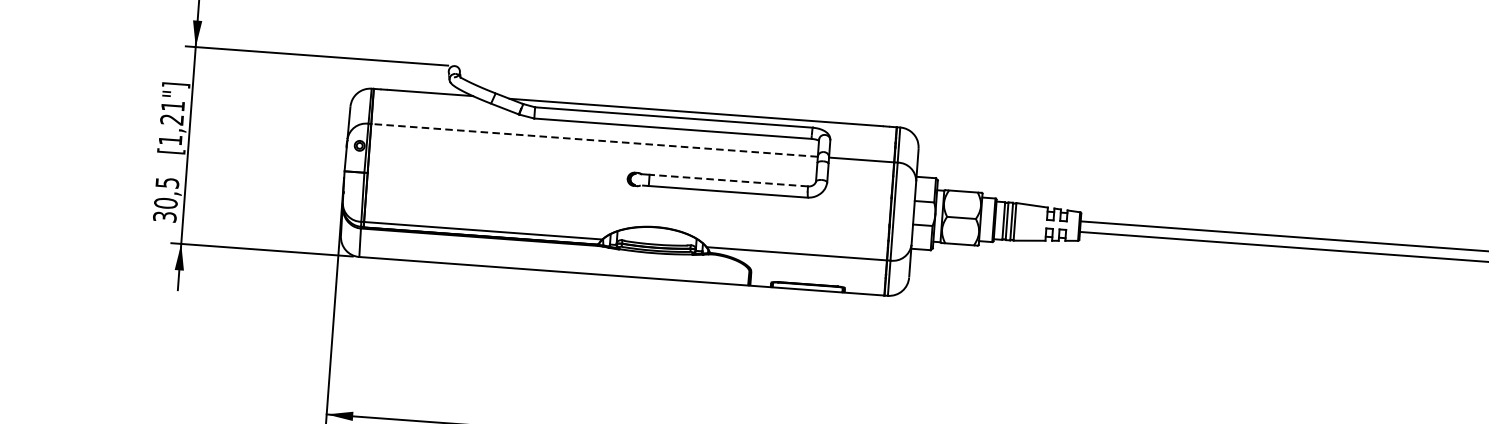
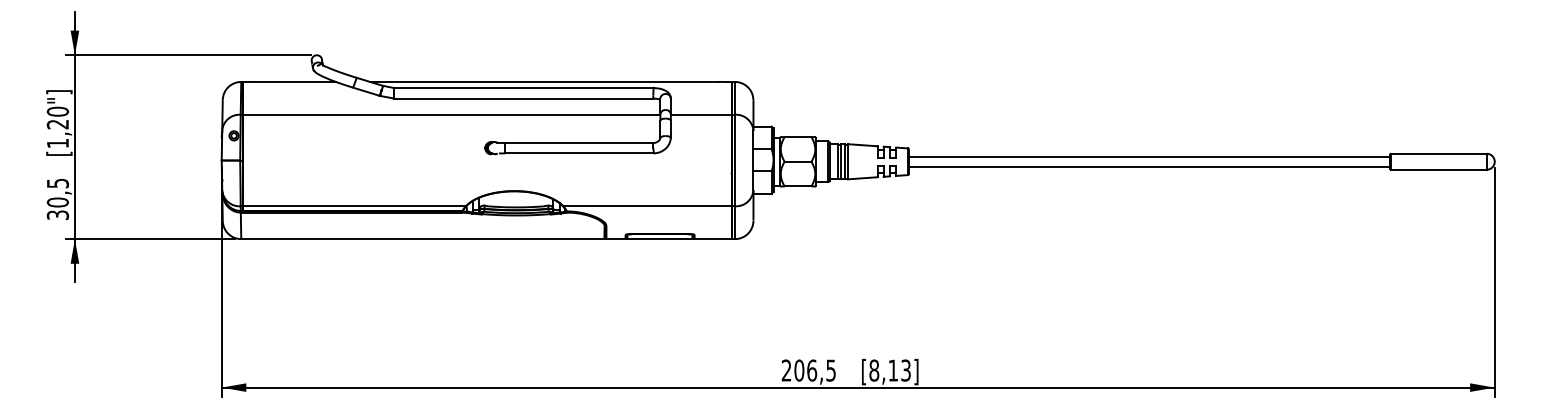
text: (172, 105) -> (57, 111), [1,21"] -> [1,20"]
line: (594, 140) -> (451, 114), dashed -> solid
line: (729, 180) -> (579, 142), dashed -> solid

